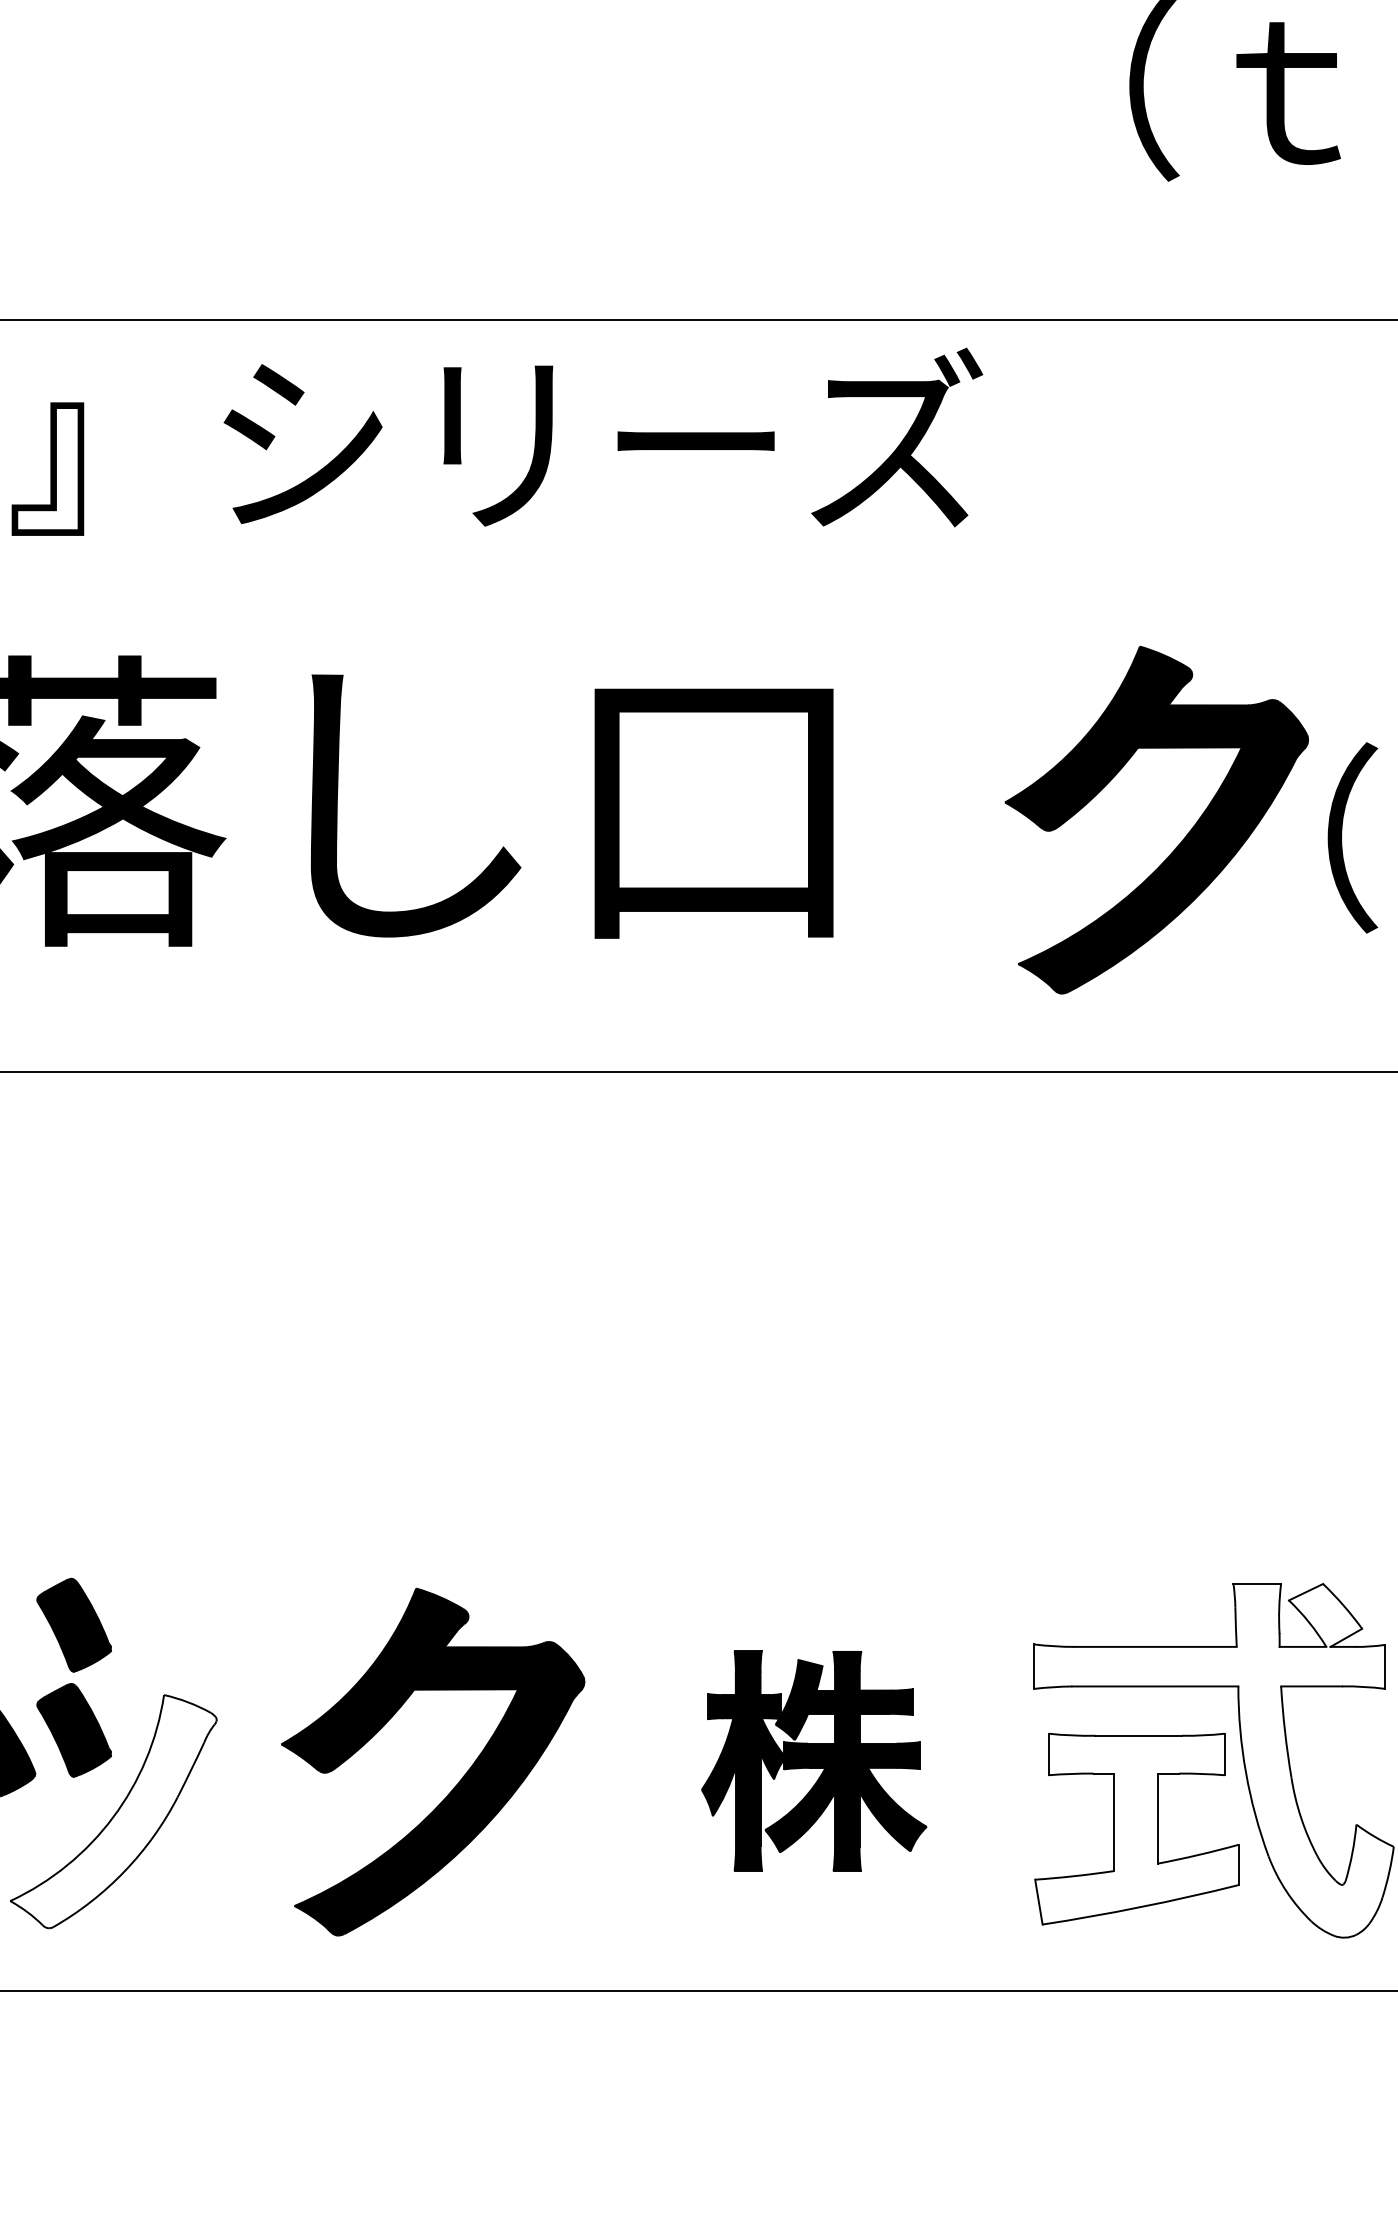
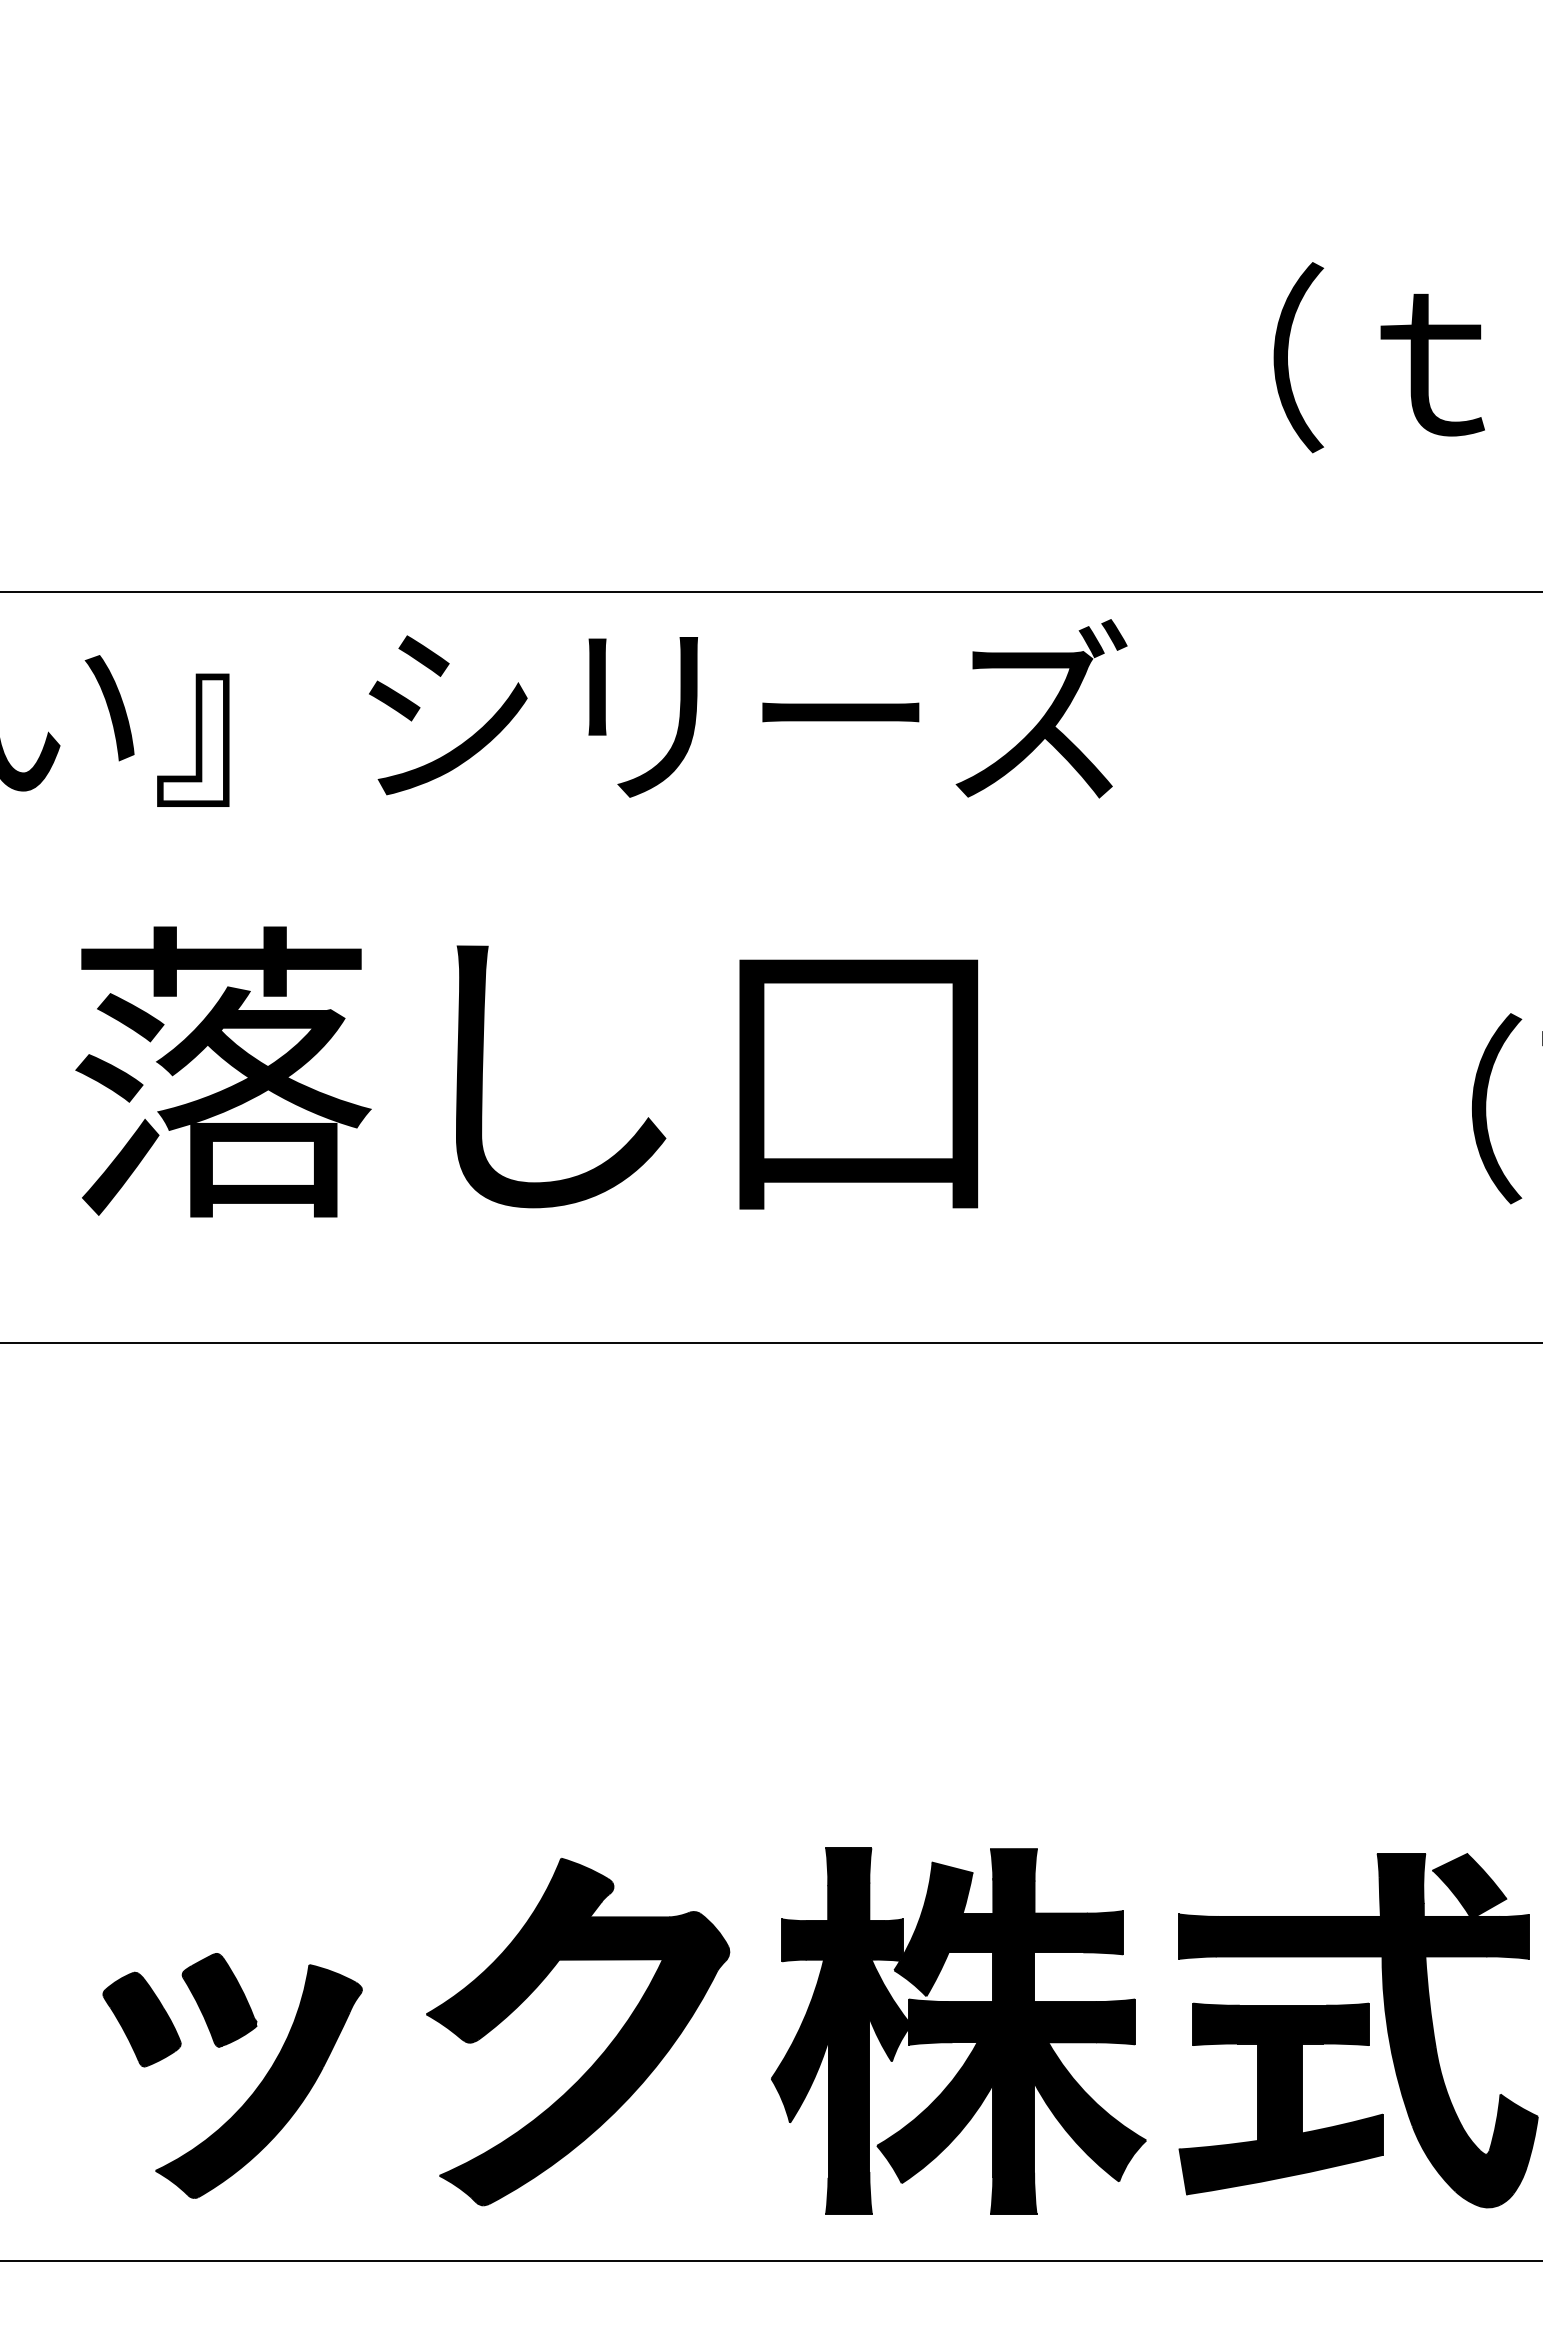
part: (1182, 839) -> (1326, 1110), removed
part: (74, 1625) -> (219, 1895), removed
part: (813, 1760) -> (958, 2030), size x1.67
fill: (1213, 1760) -> (1357, 2030), added
fill: (113, 1811) -> (258, 2081), added
fill: (1136, 1828) -> (1280, 2098), added

